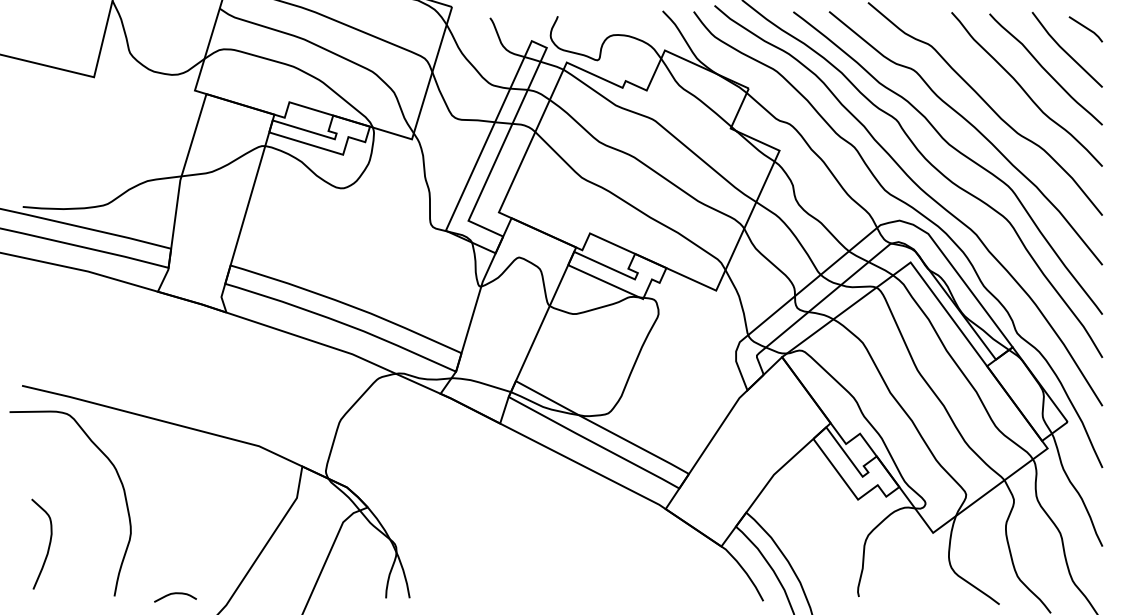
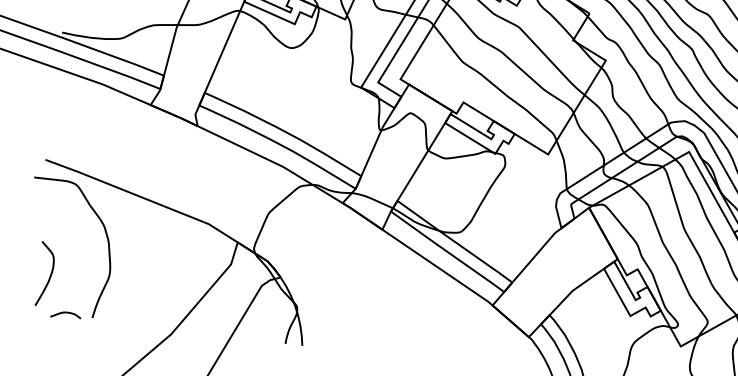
curve: (175, 594) -> (66, 313), moved

